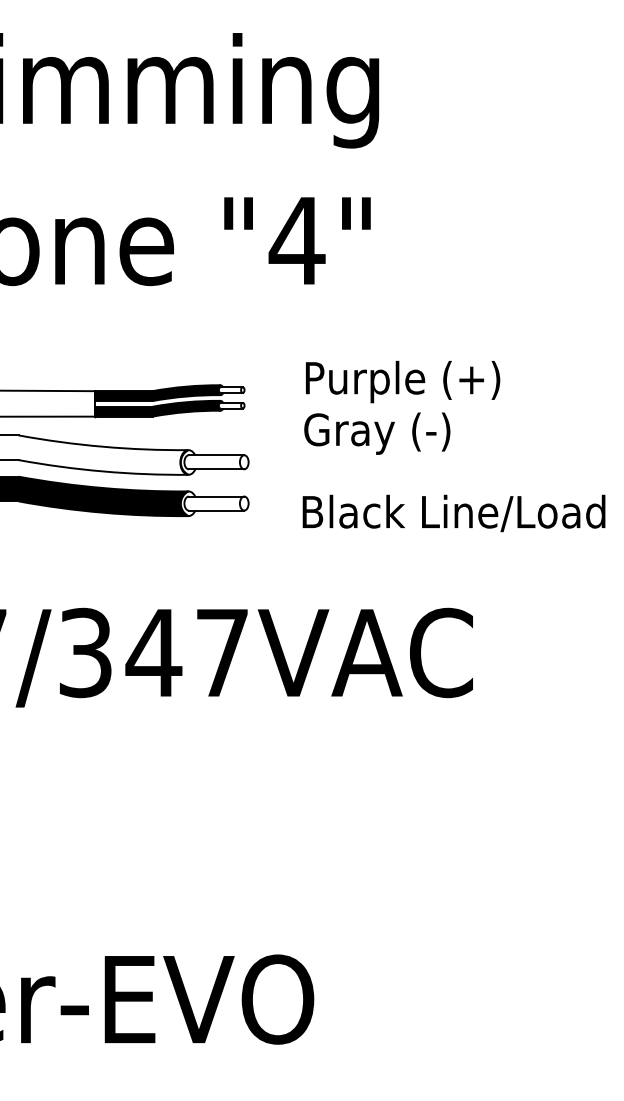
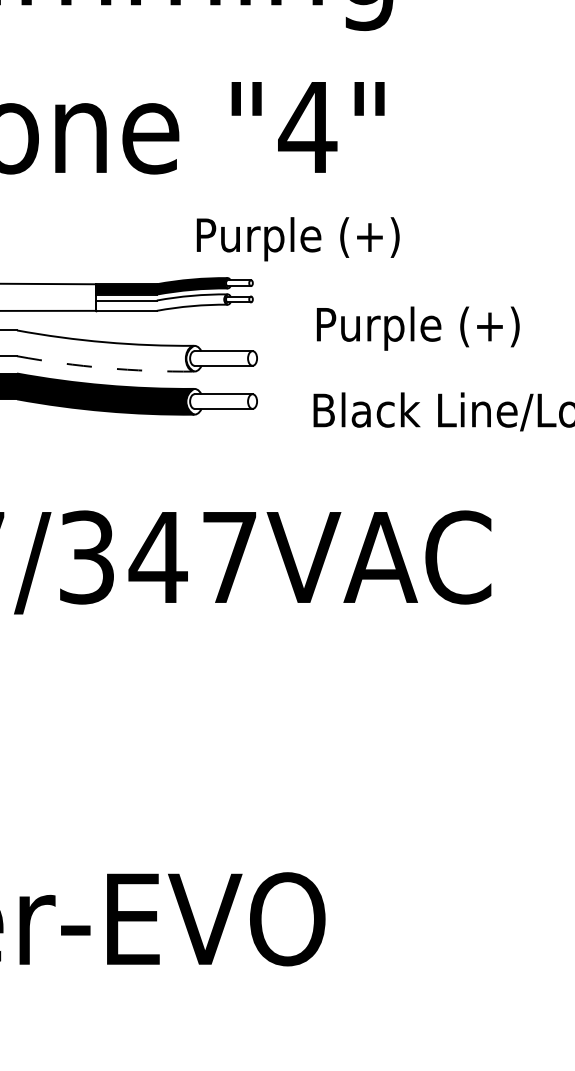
text: (403, 381) -> (298, 238), moved
fill: (157, 408) -> (162, 302), removed
text: (402, 433) -> (417, 328), Gray (-) -> Purple (+)
arc: (103, 471) -> (105, 368), solid -> dashed

